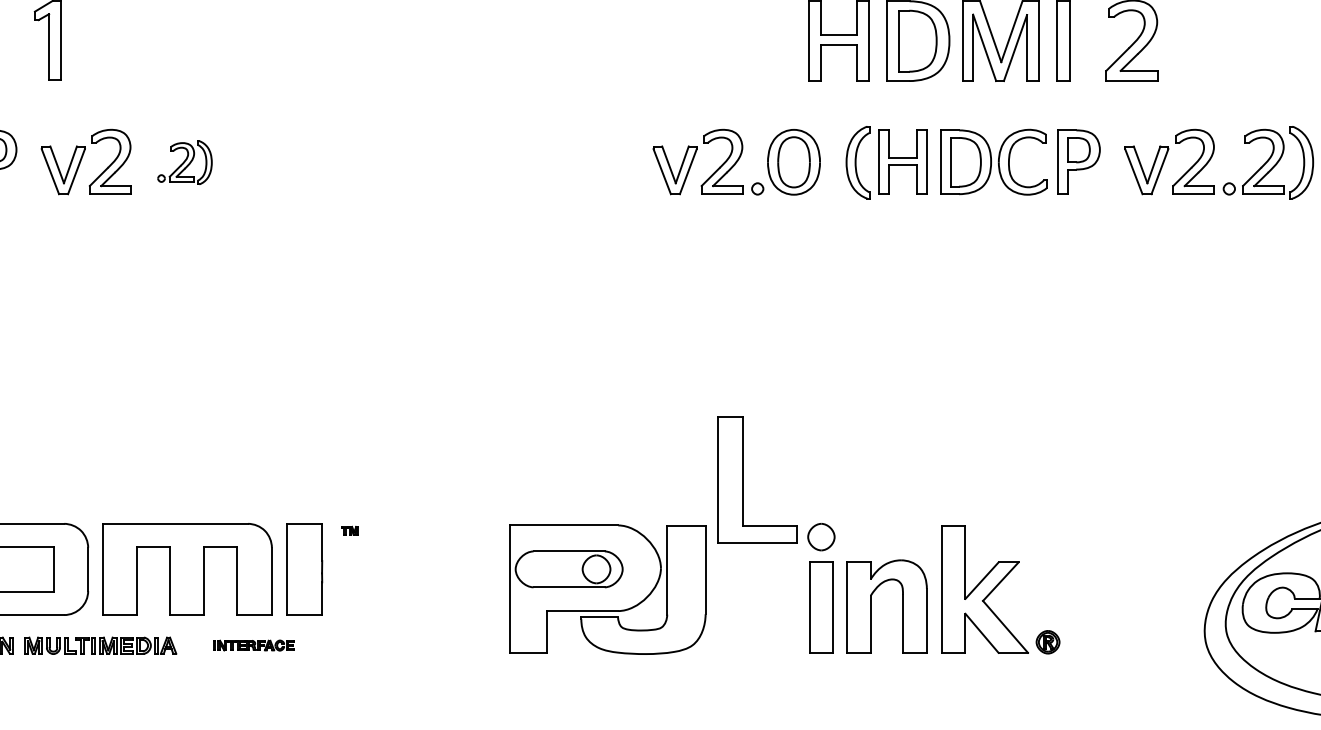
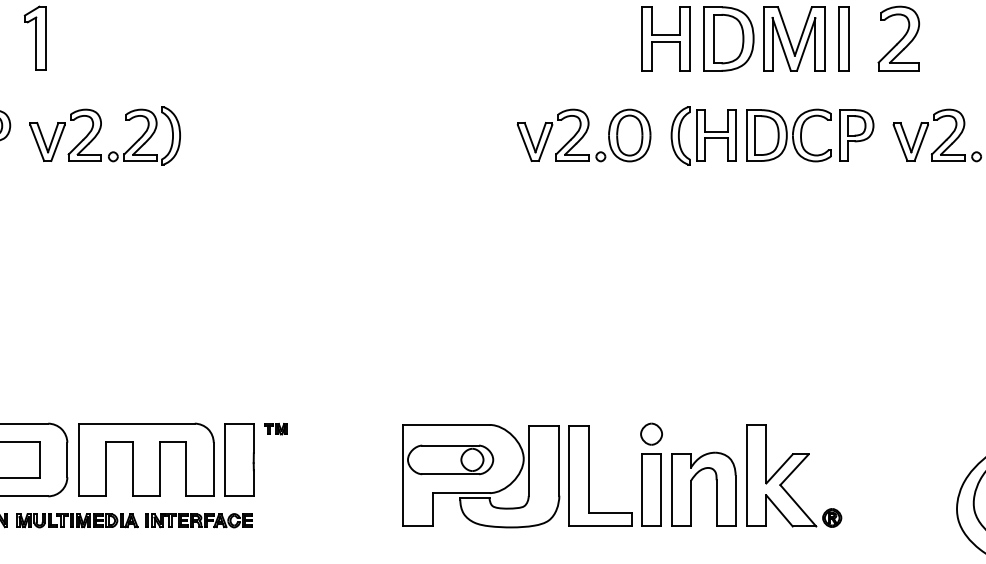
part: (184, 162) -> (144, 135), size x1.67
part: (743, 479) -> (589, 475), moved
part: (349, 530) -> (275, 428), size x1.67
part: (253, 645) -> (199, 520), size x1.67

